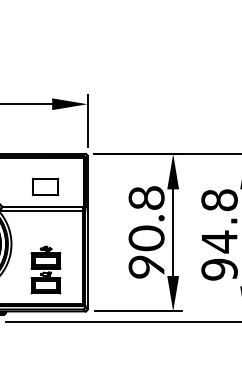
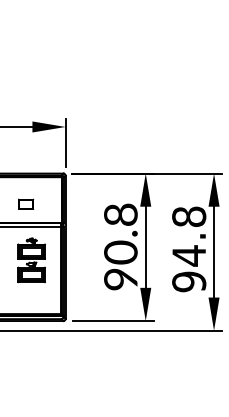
part: (44, 185) -> (25, 203), size x0.6
part: (45, 270) -> (31, 260), moved

